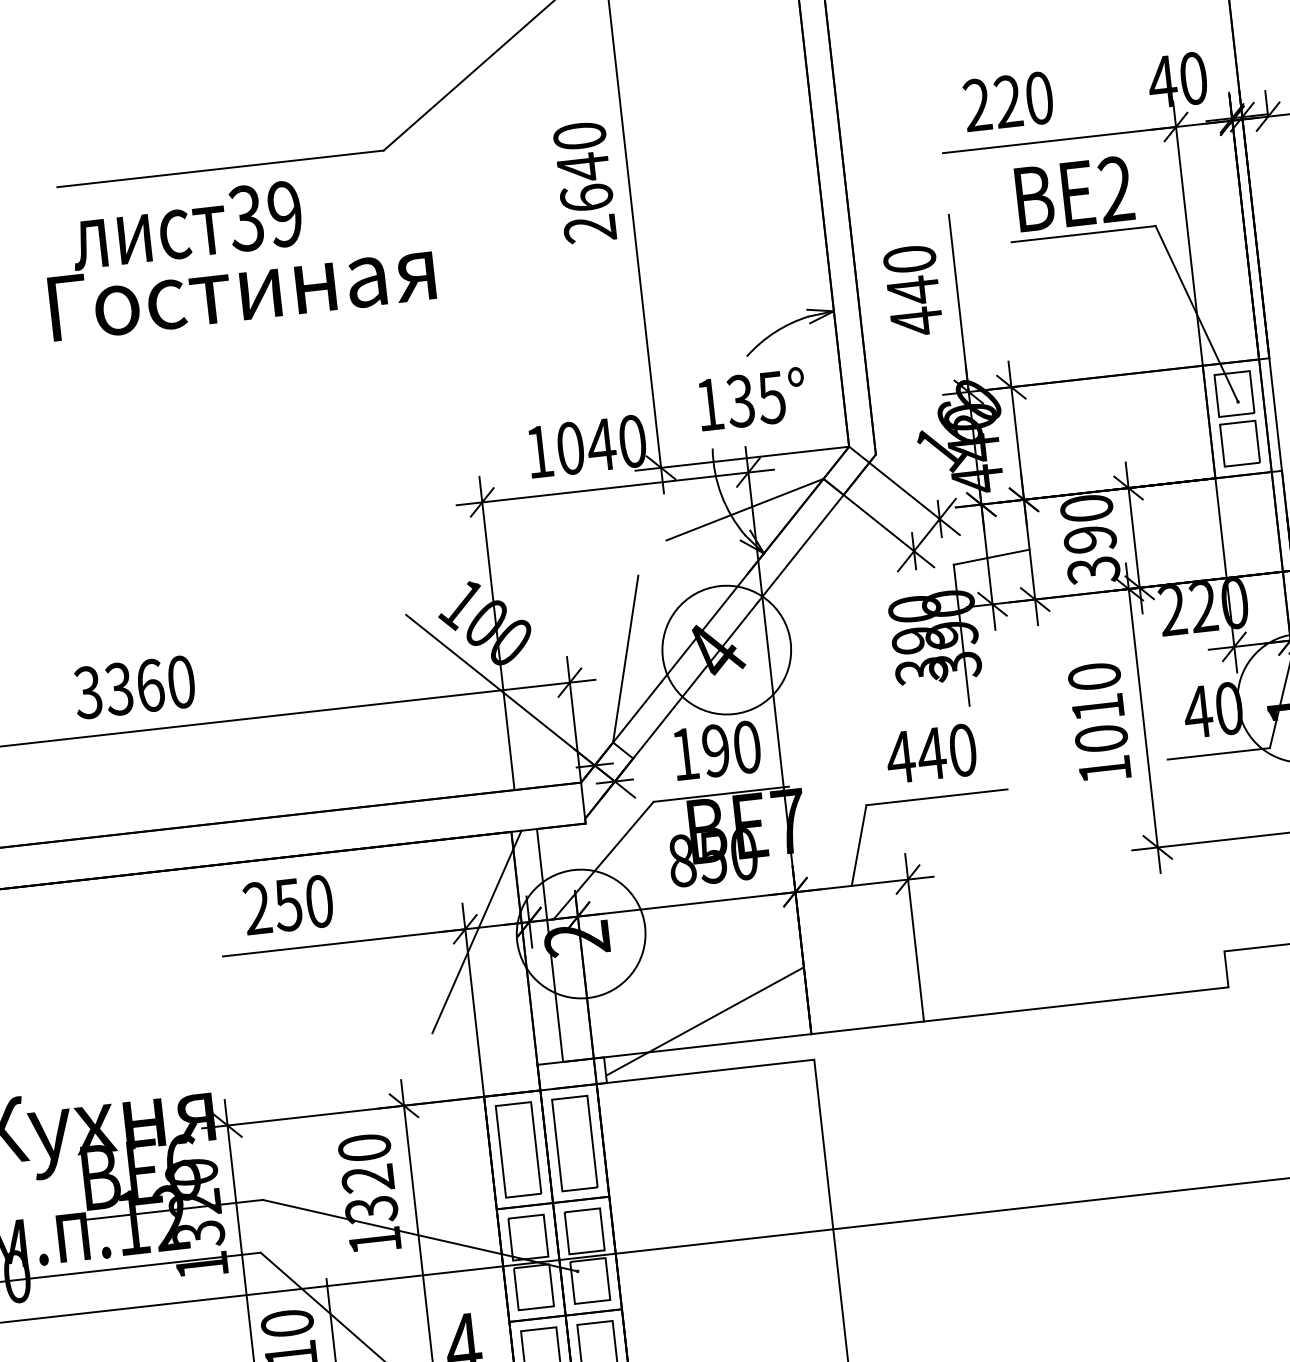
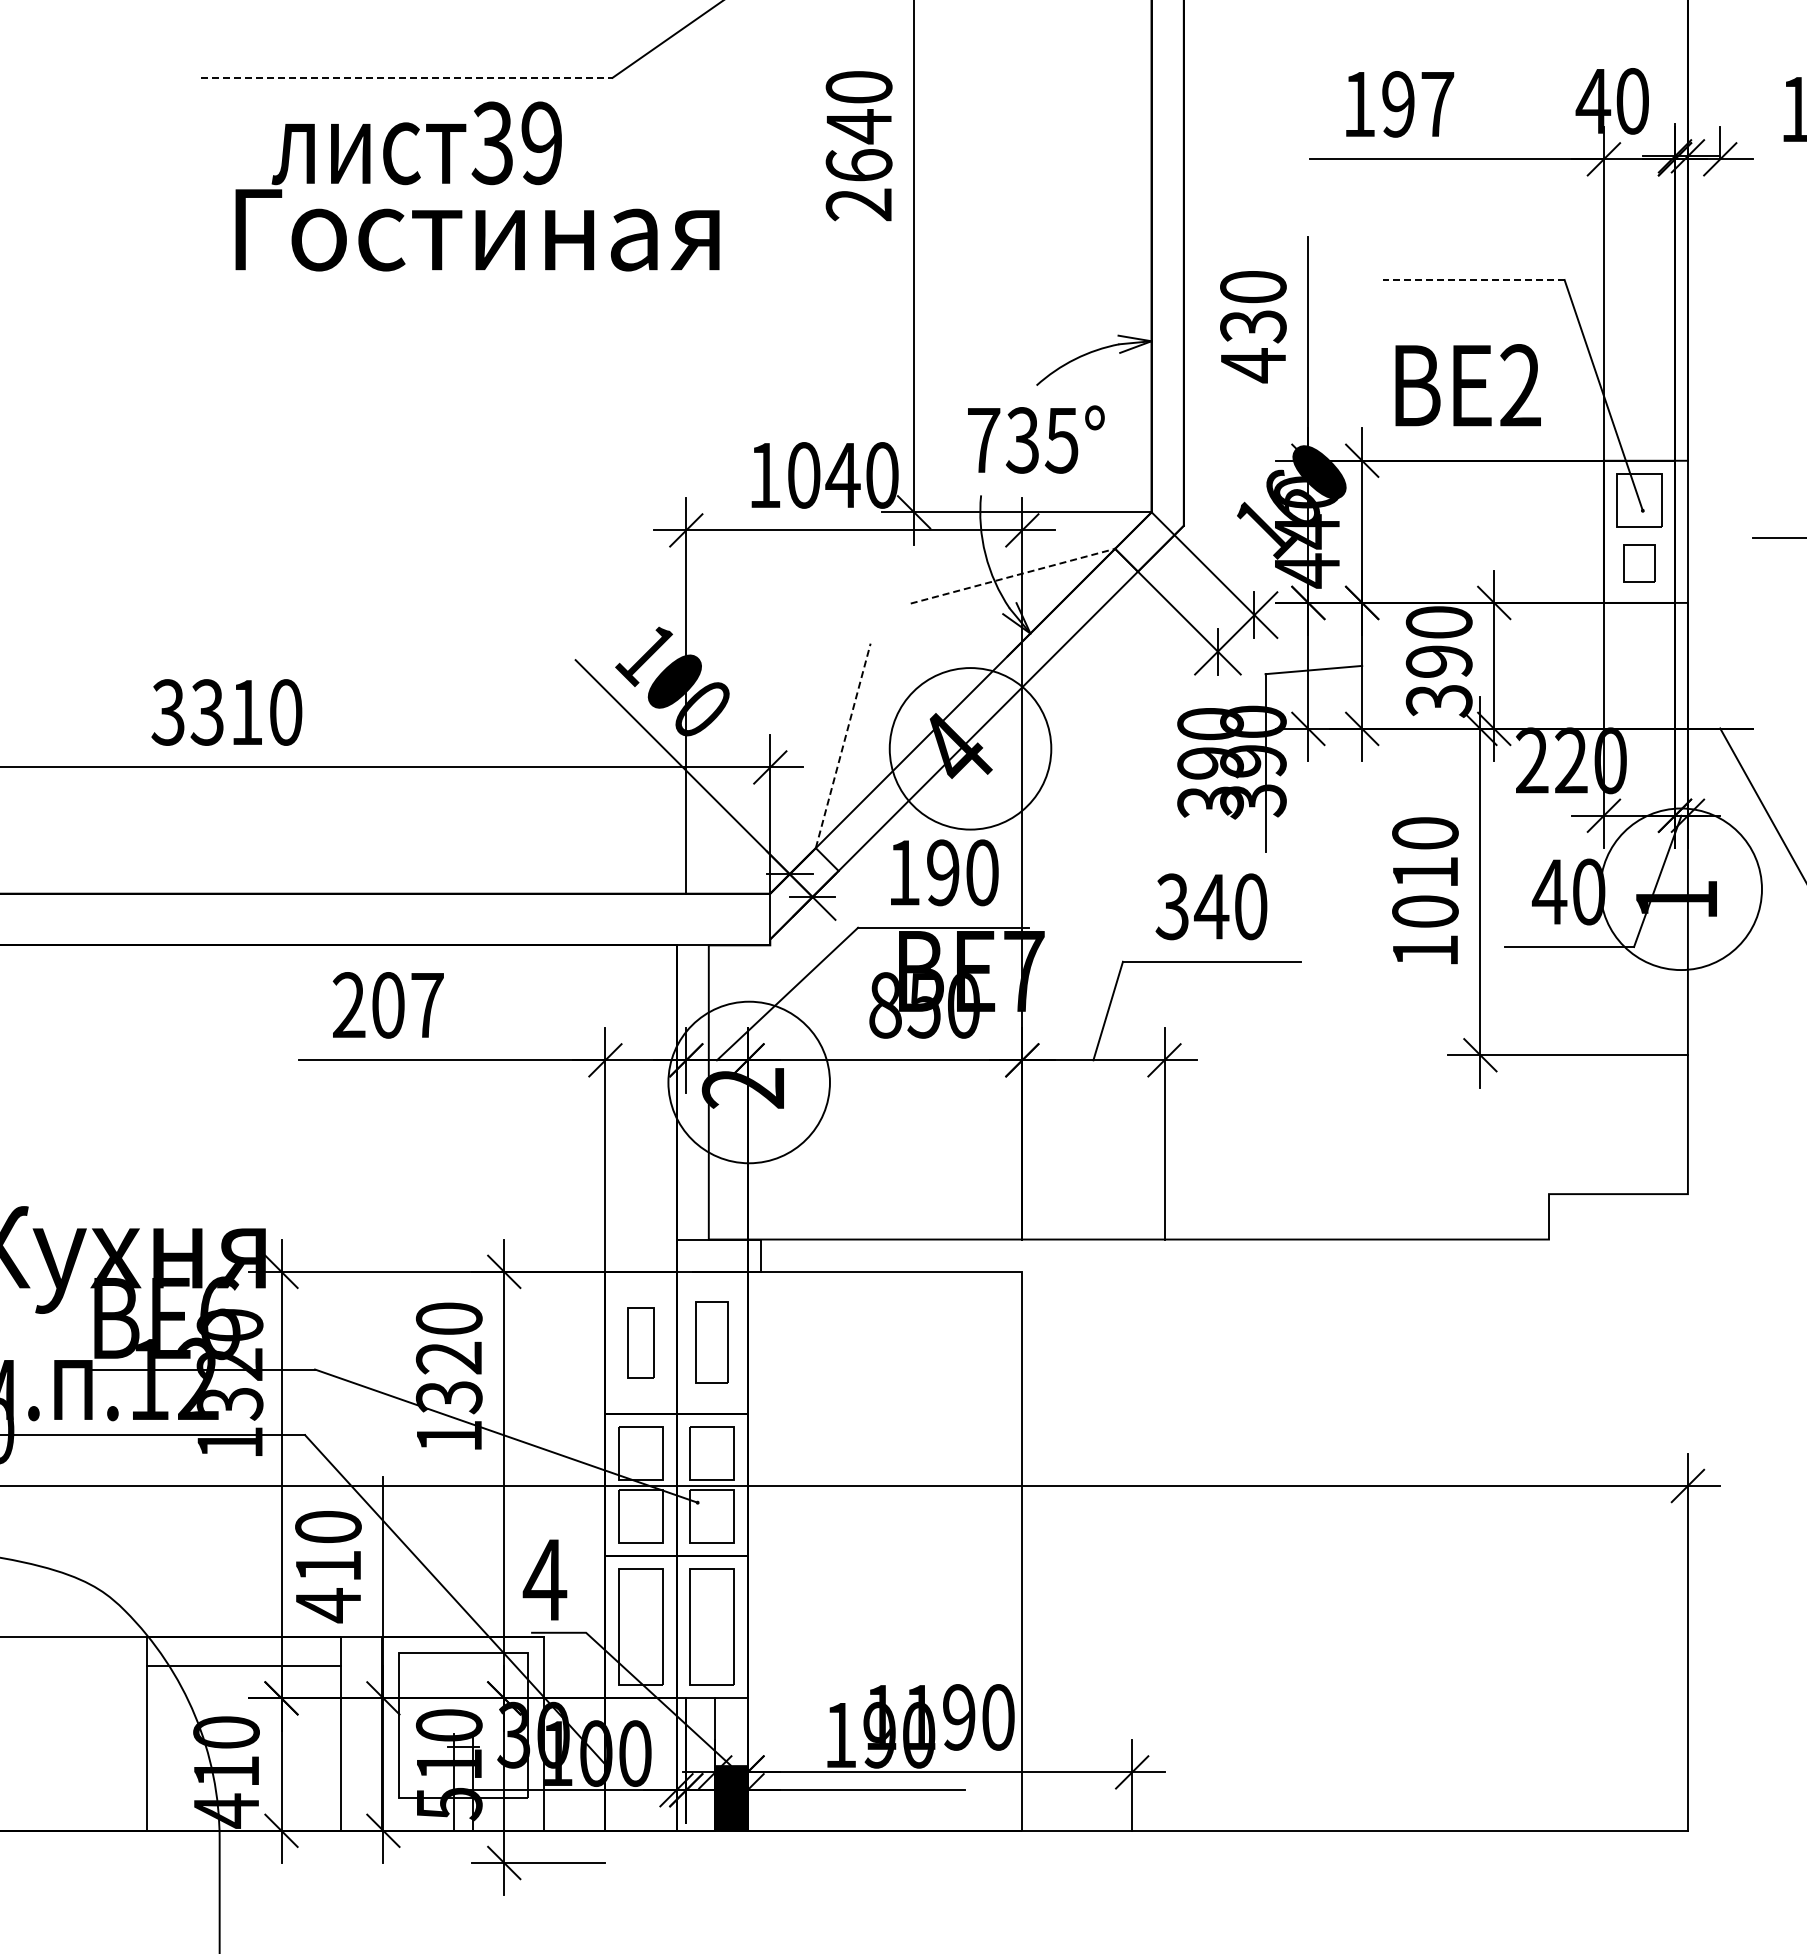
text: (1008, 101) -> (1398, 104), 220 -> 197
line: (220, 168) -> (406, 77), solid -> dashed
text: (1074, 193) -> (1467, 385), moved
line: (1083, 234) -> (1473, 280), solid -> dashed
text: (238, 254) -> (477, 186), moved
text: (913, 290) -> (1253, 326), 440 -> 430
text: (710, 404) -> (984, 440), 135° -> 735°
part: (1240, 443) -> (1639, 563), size x0.7
line: (744, 509) -> (1012, 576), solid -> dashed
line: (625, 658) -> (843, 745), solid -> dashed
text: (150, 685) -> (247, 712), 3360 -> 3310
text: (900, 757) -> (1172, 906), 440 -> 340
text: (303, 903) -> (407, 1005), 250 -> 207
line: (476, 932) -> (619, 1065), removed
line: (705, 1021) -> (891, 1208), removed
part: (574, 1143) -> (711, 1342), size x0.7
part: (518, 1149) -> (640, 1342), size x0.6

